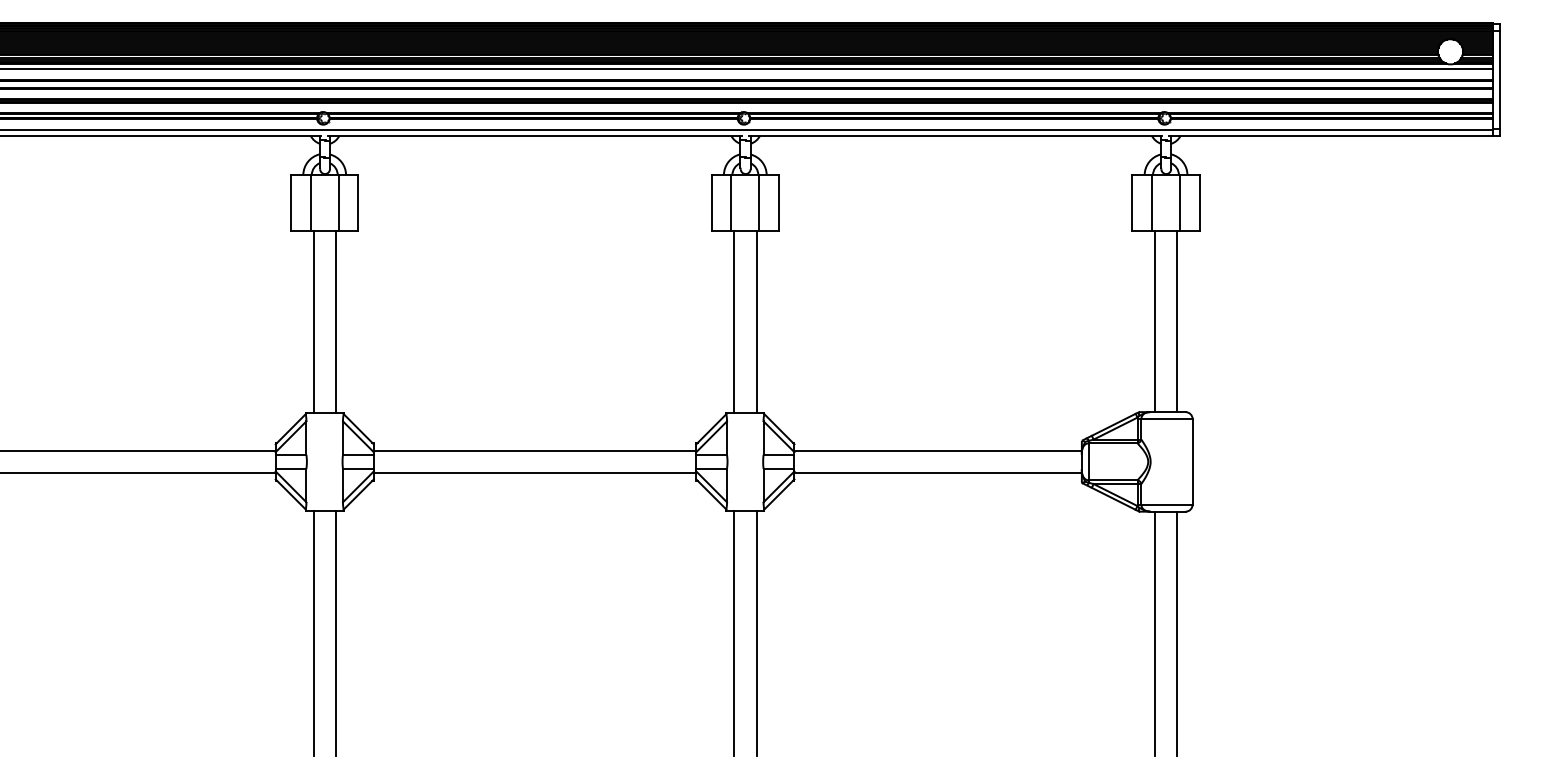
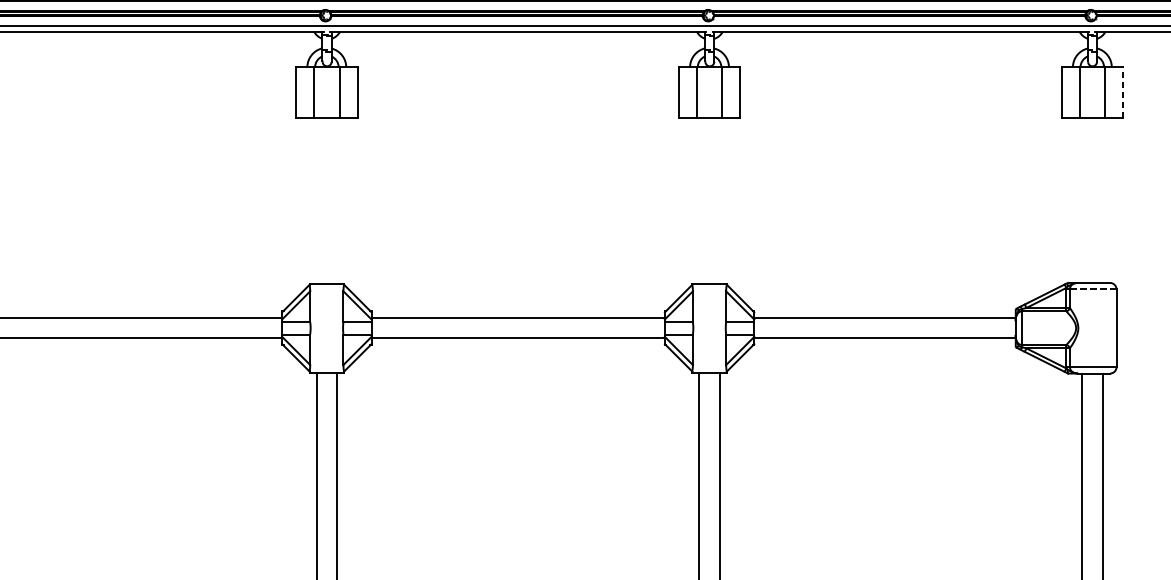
line: (1199, 202) -> (1122, 92), solid -> dashed
line: (313, 321) -> (316, 200), removed
line: (335, 321) -> (336, 200), removed
line: (734, 321) -> (699, 200), removed
line: (756, 321) -> (719, 200), removed
line: (1154, 321) -> (1081, 200), removed
line: (1177, 321) -> (1102, 200), removed
line: (1166, 419) -> (1092, 289), solid -> dashed

